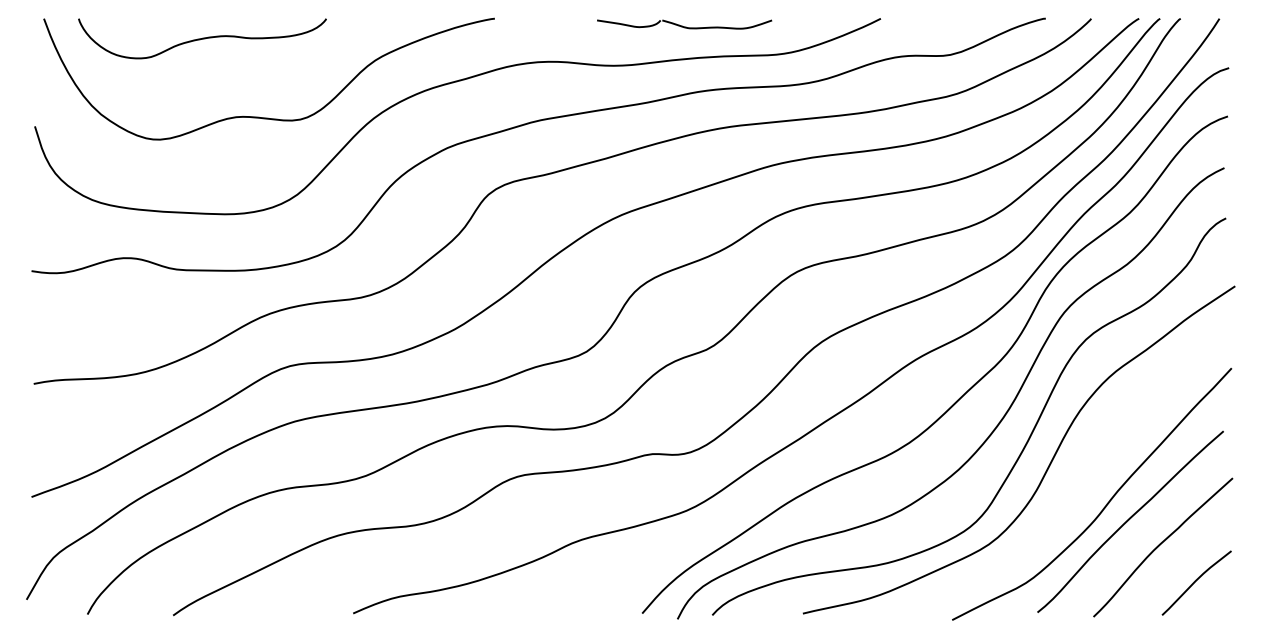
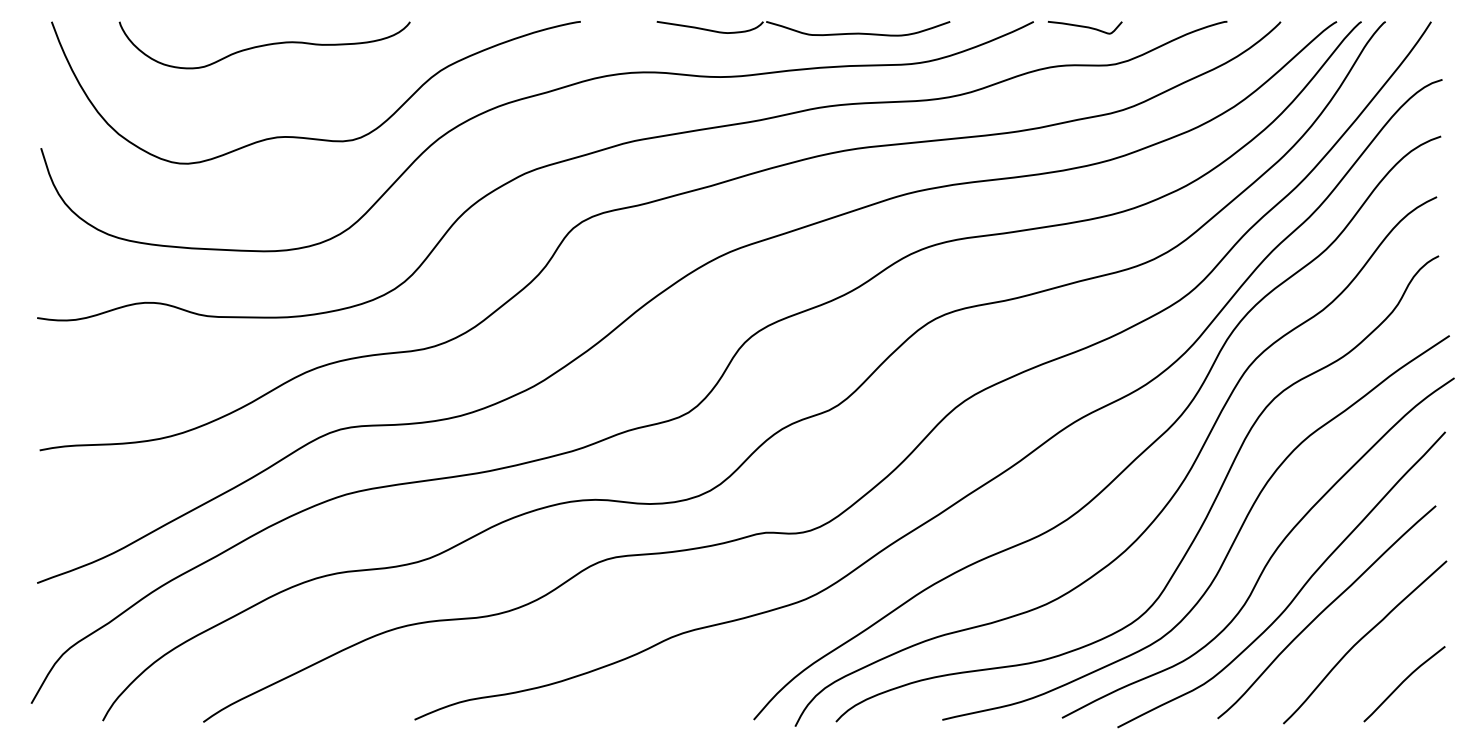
curve: (924, 23) -> (1085, 27), added
part: (684, 24) -> (803, 28), size x1.43
curve: (202, 38) -> (264, 45), moved
curve: (1083, 472) -> (1271, 554), added

